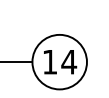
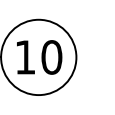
text: (69, 61) -> (52, 56), 14 -> 10

